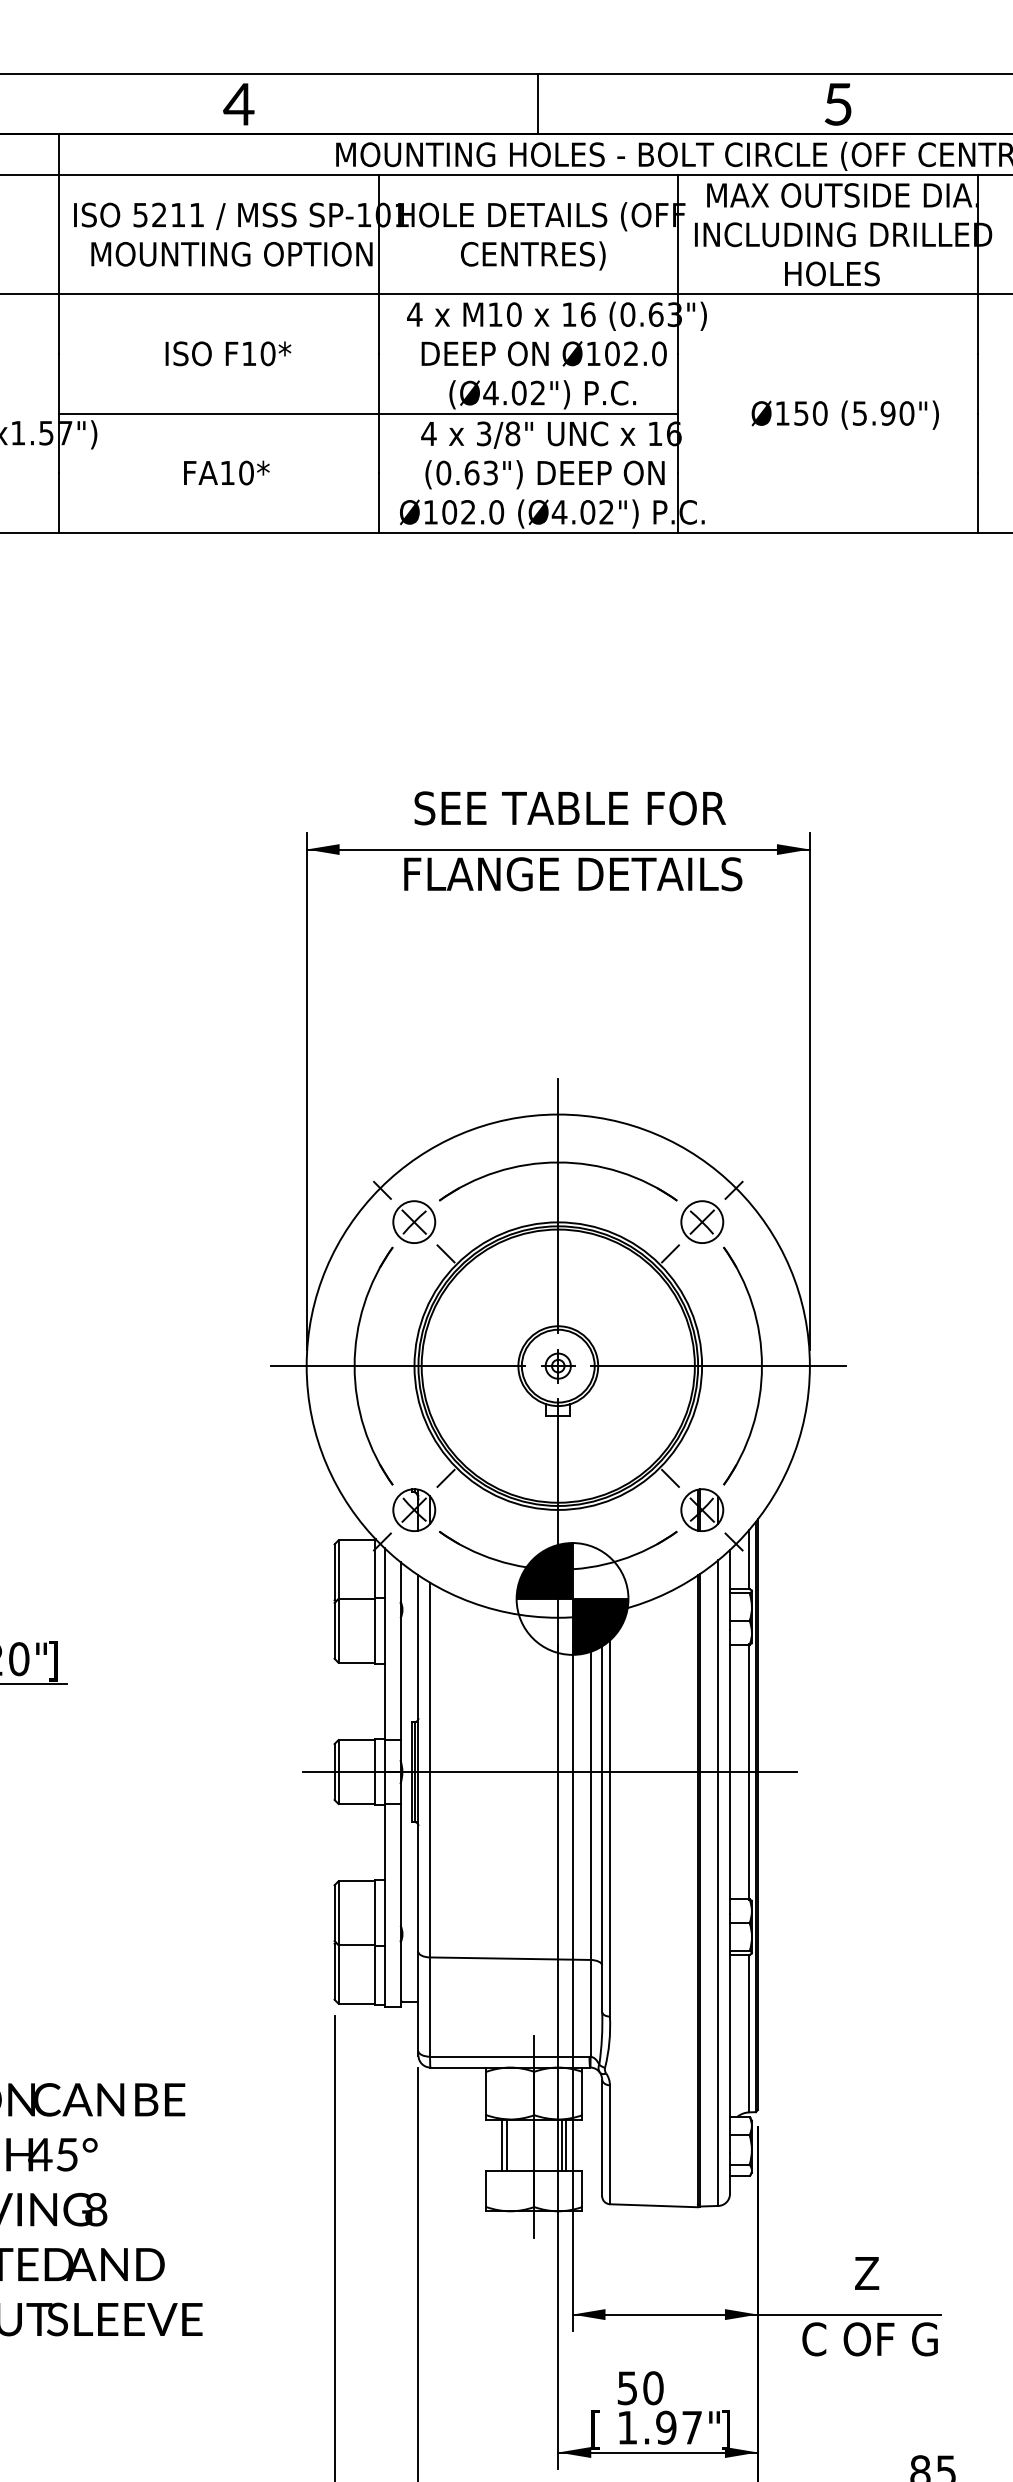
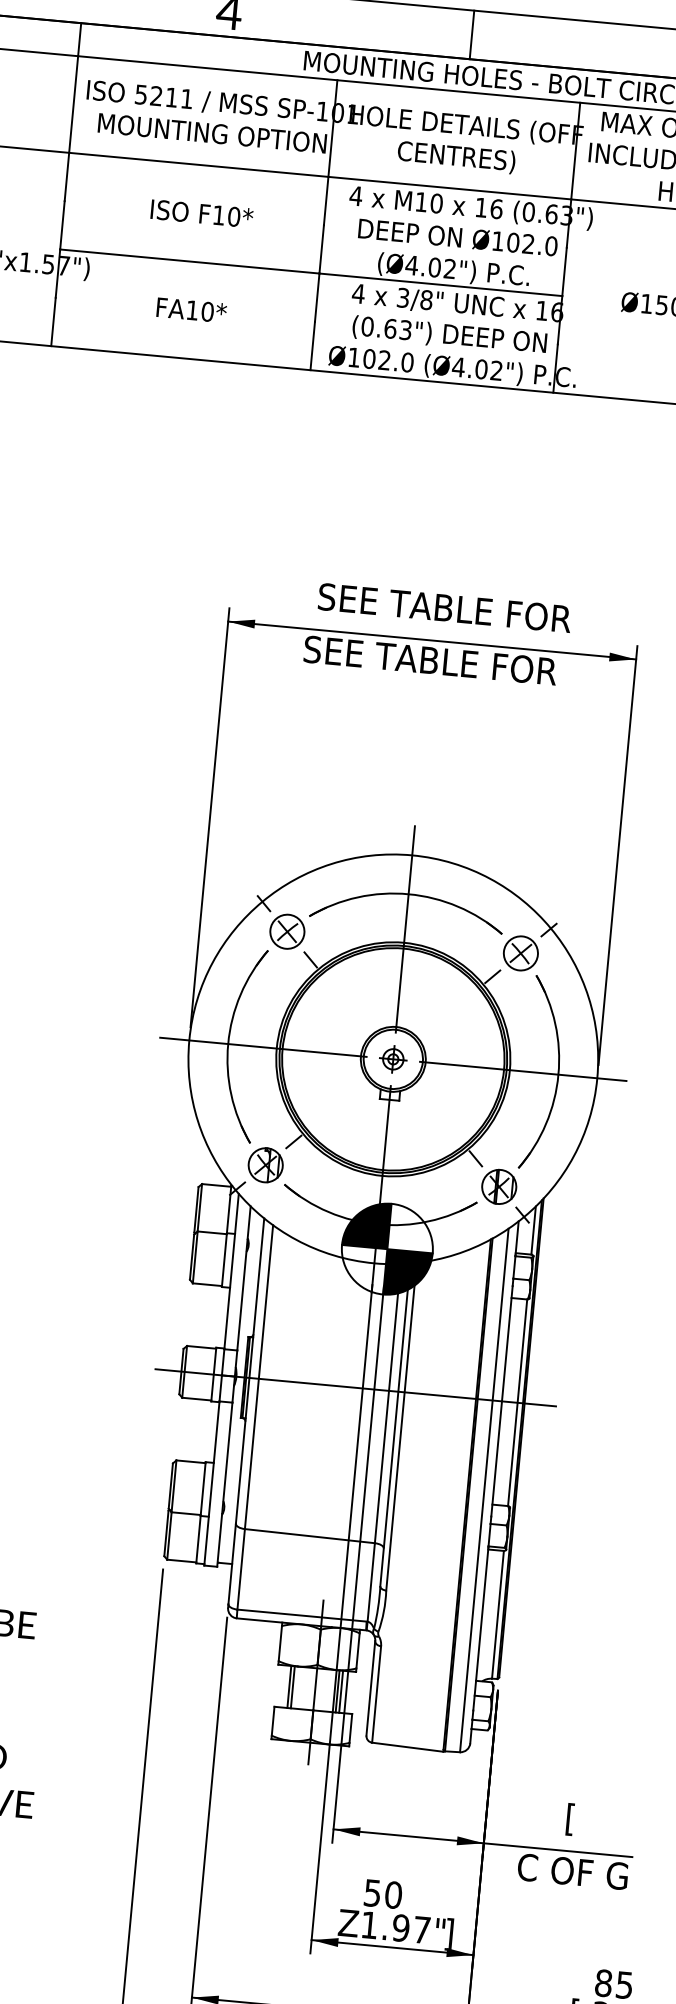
text: (572, 874) -> (441, 661), FLANGE DETAILS -> SEE TABLE FOR
text: (867, 2275) -> (575, 1819), Z -> [
text: (601, 2429) -> (348, 1924), [ -> Z

